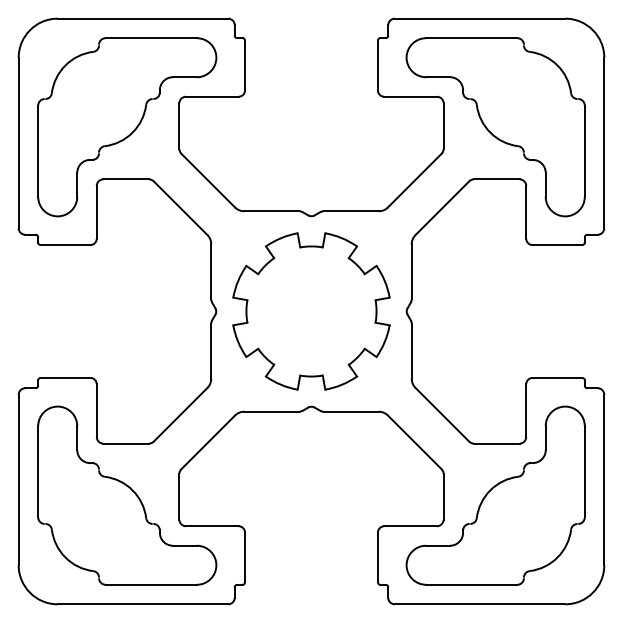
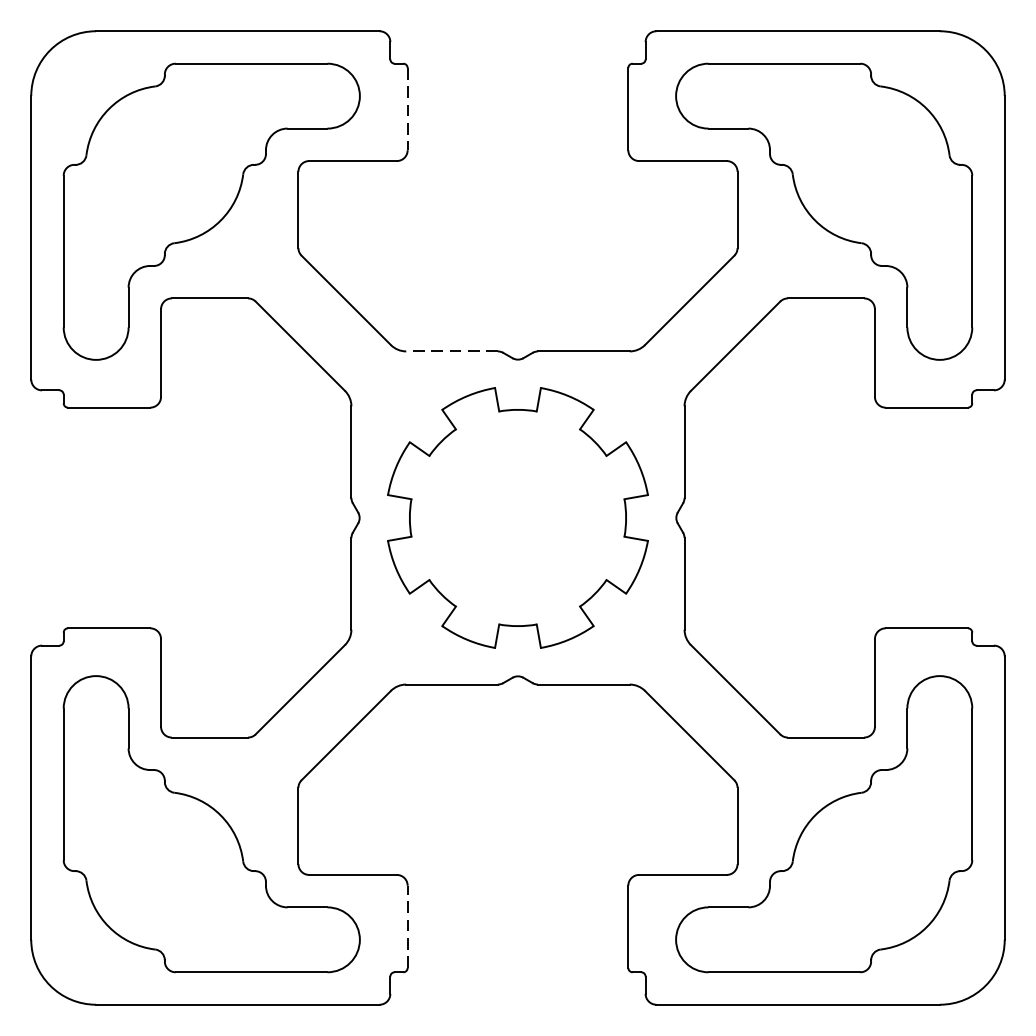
line: (245, 65) -> (408, 109), solid -> dashed
line: (271, 211) -> (451, 351), solid -> dashed
line: (245, 557) -> (408, 926), solid -> dashed

